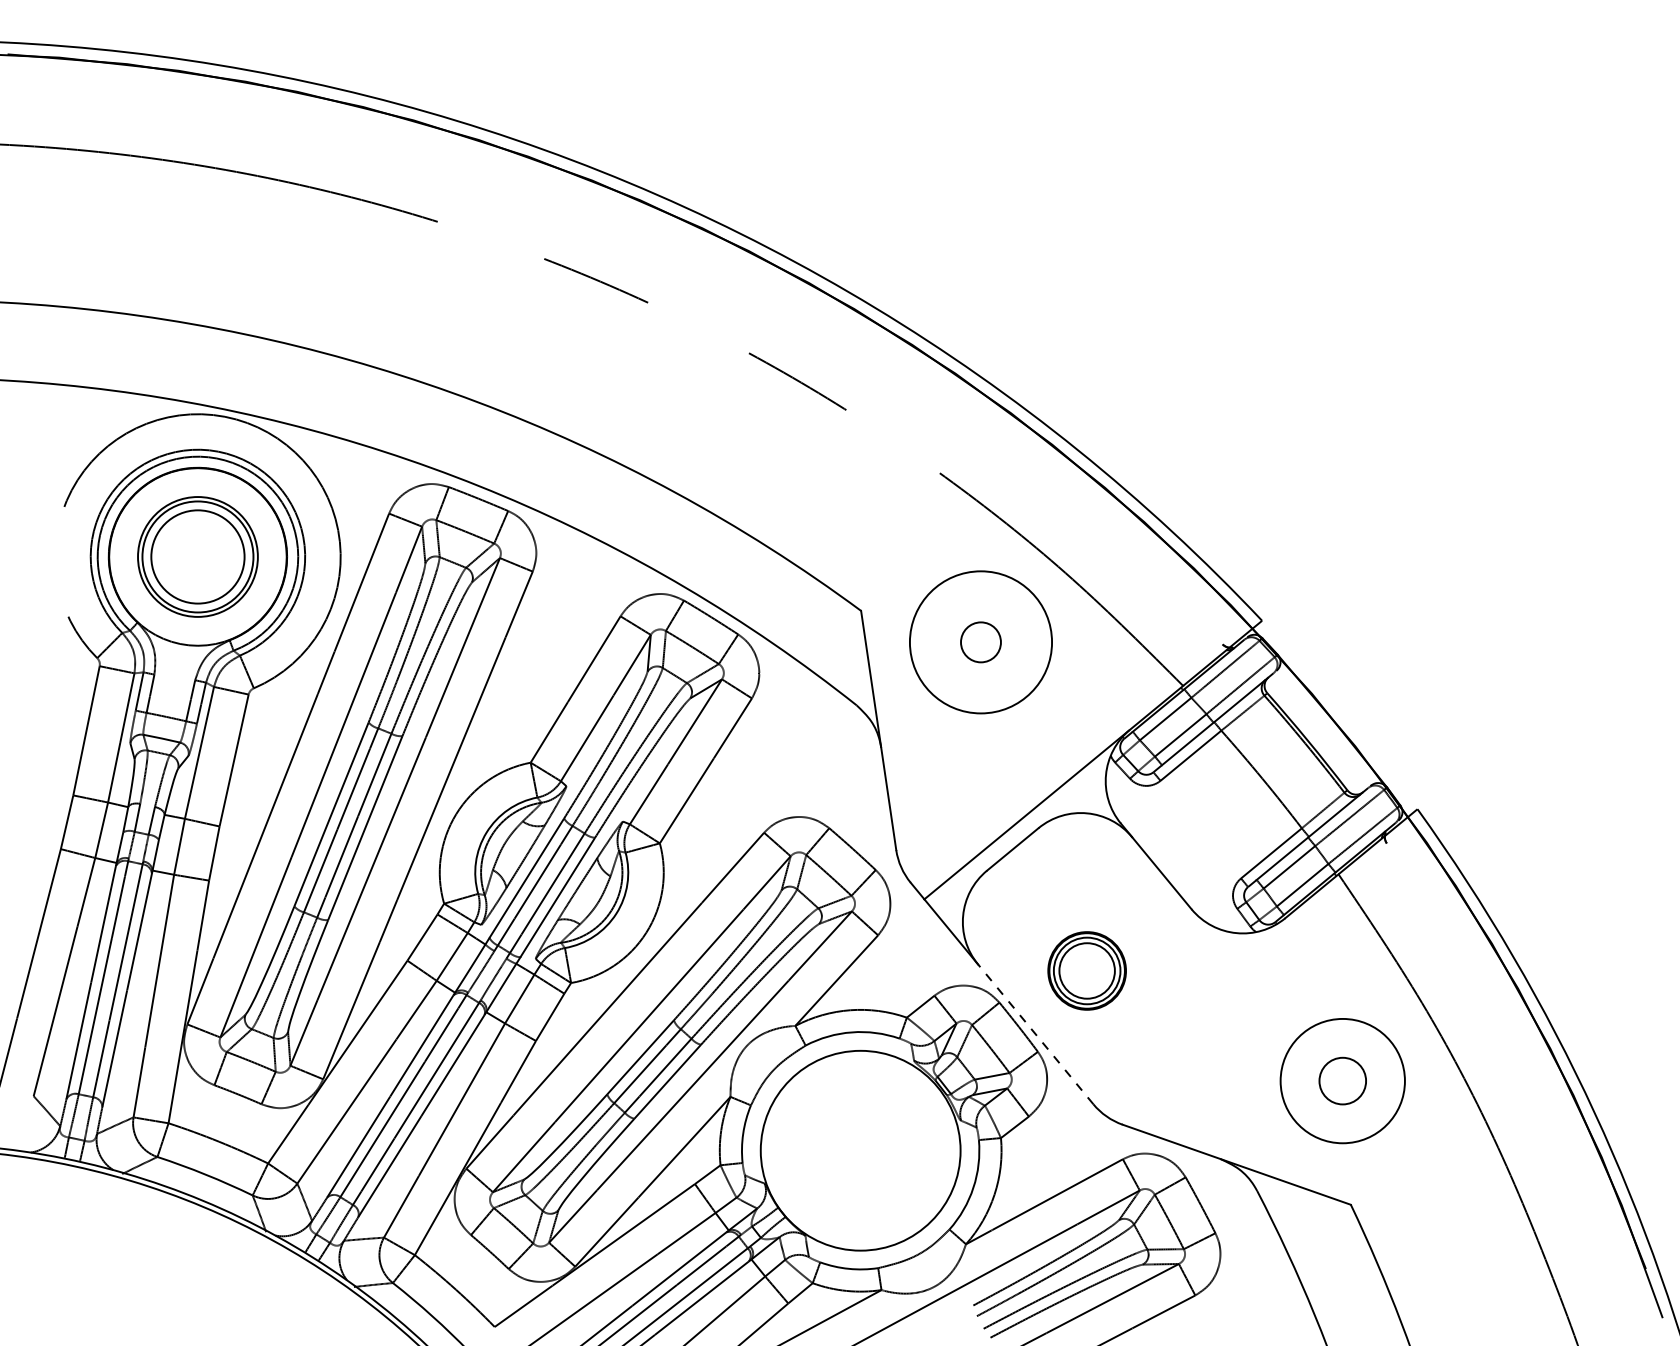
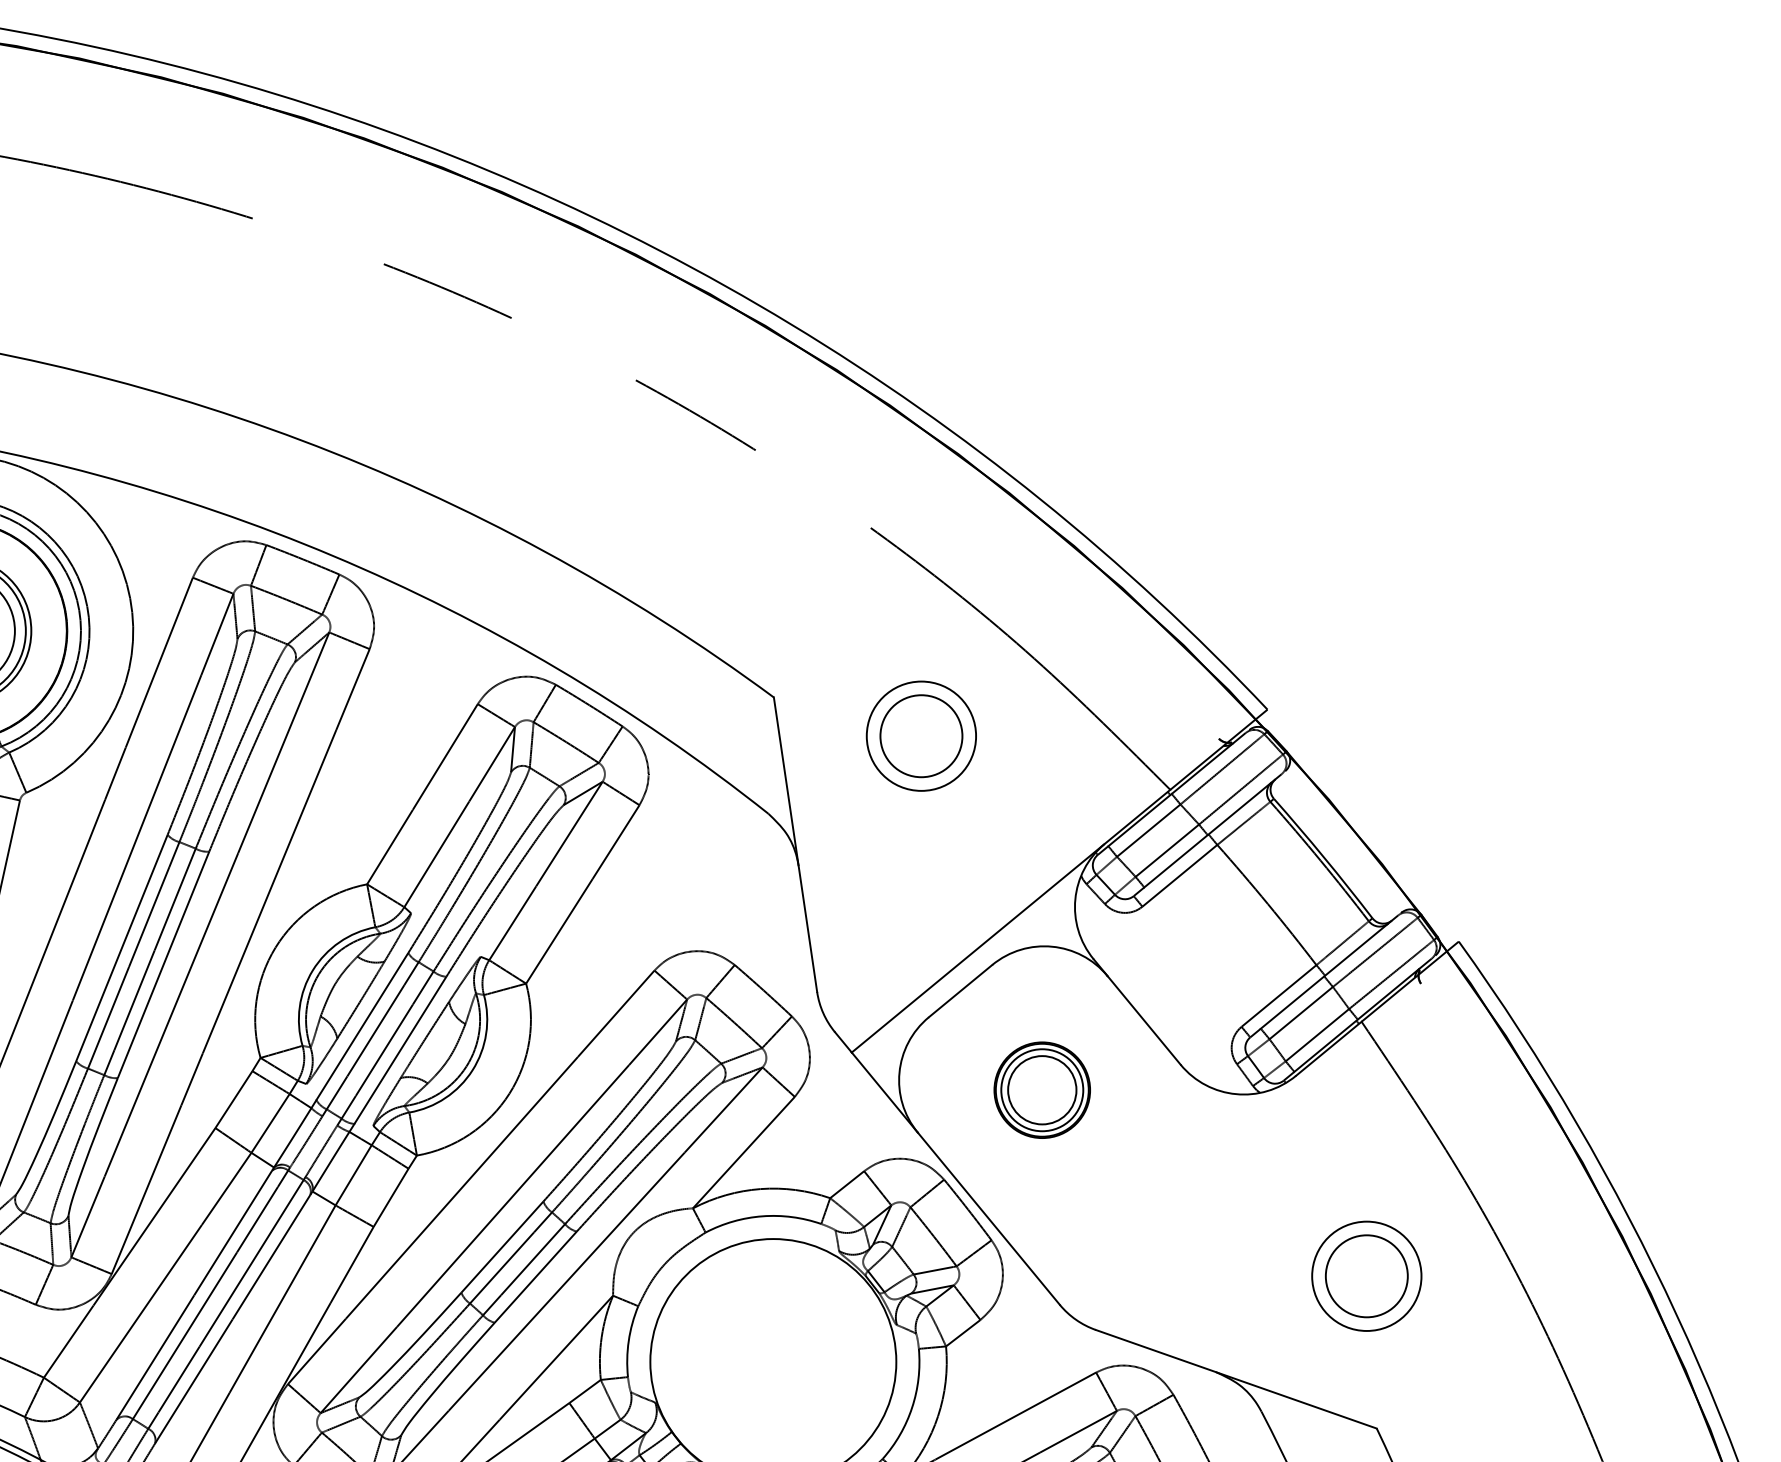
circle: (980, 641) -> (920, 735), size x0.62
circle: (980, 642) -> (920, 736), size x1.67
part: (1086, 970) -> (1041, 1089), moved
line: (1035, 1034) -> (988, 1218), dashed -> solid
circle: (1342, 1080) -> (1366, 1275), size x0.71
circle: (1342, 1080) -> (1366, 1275), size x1.43

